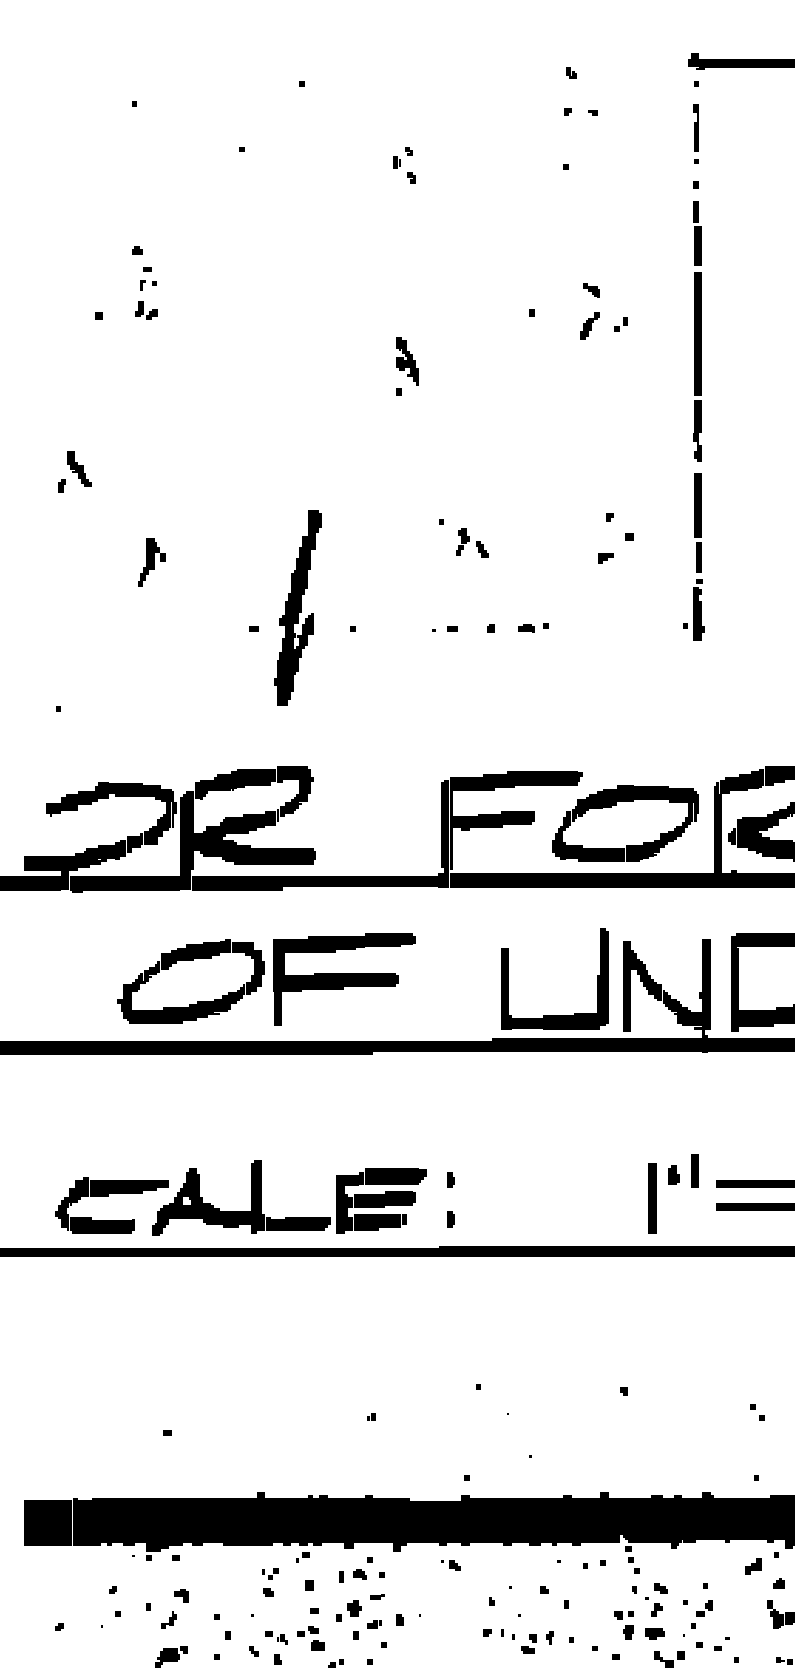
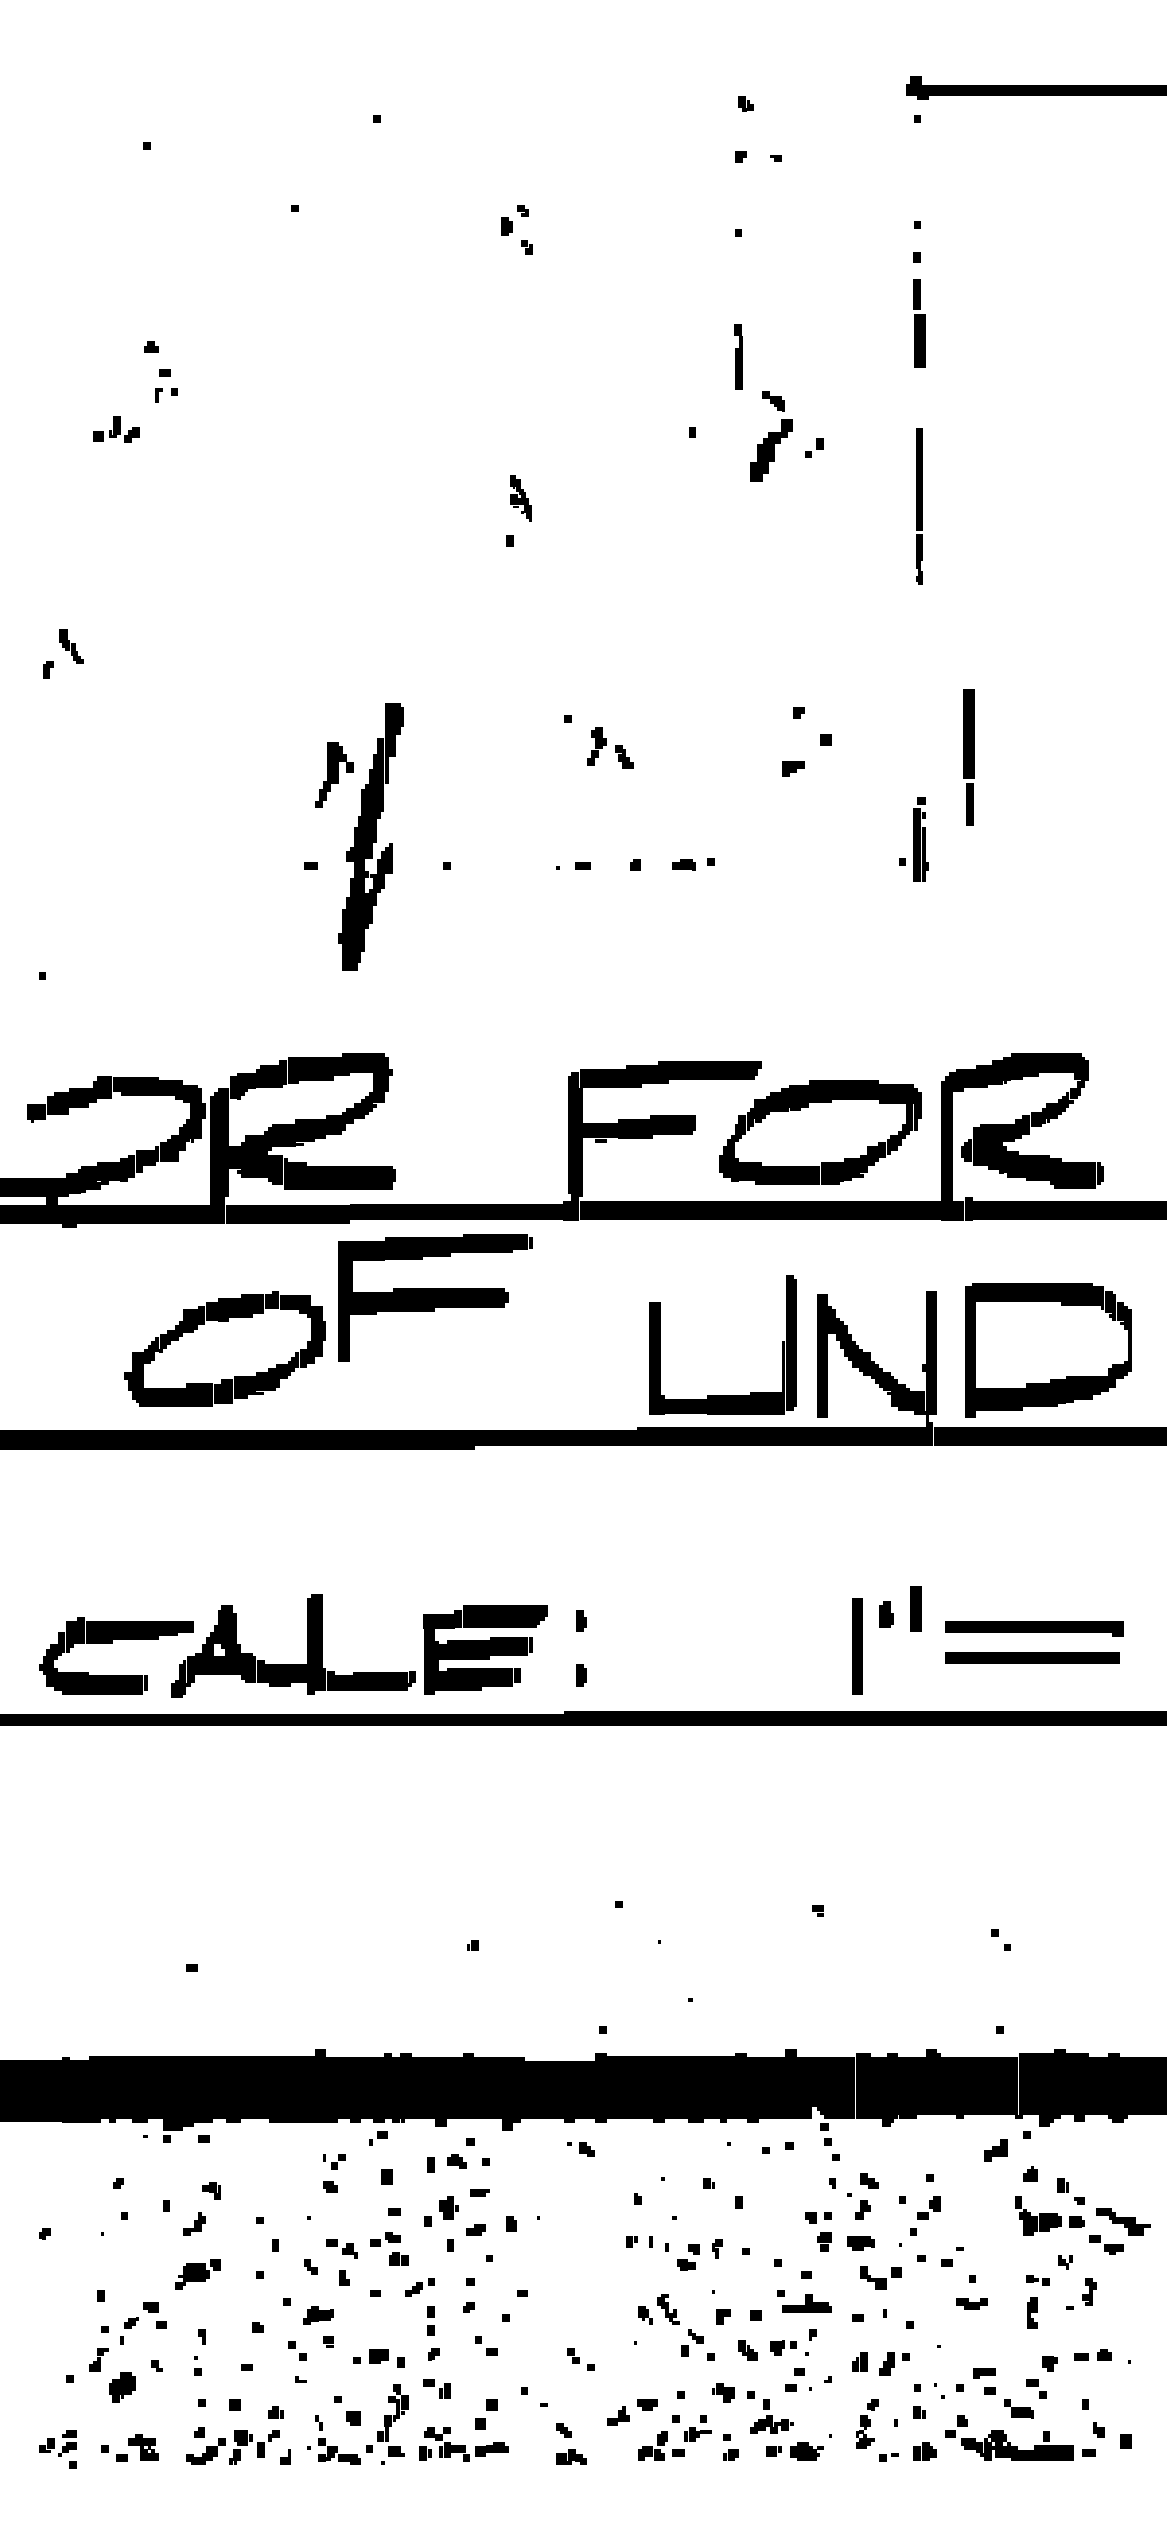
part: (696, 127) -> (738, 356), moved
part: (146, 310) -> (124, 429), moved
part: (589, 326) -> (771, 450), size x1.6
part: (406, 361) -> (520, 498), size x0.7
part: (697, 366) -> (919, 506), size x0.6
part: (79, 469) -> (71, 646), size x0.7
part: (697, 523) -> (968, 757), moved
part: (151, 562) -> (334, 774), moved
part: (344, 979) -> (435, 1297), moved

